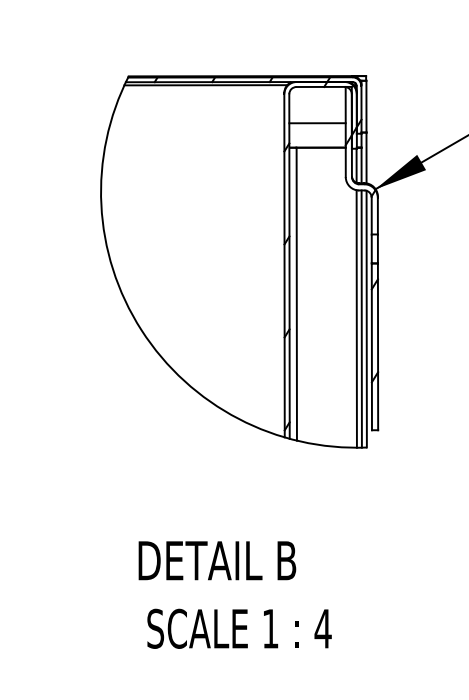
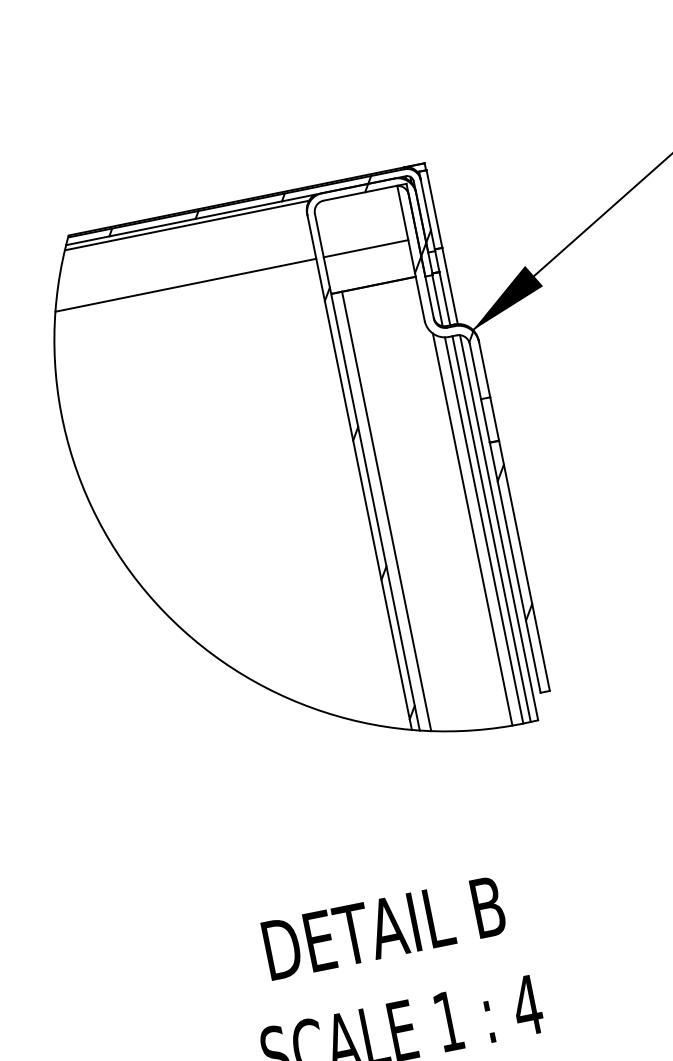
line: (197, 123) -> (186, 285), added
line: (349, 316) -> (472, 528), added
text: (217, 560) -> (384, 927), moved

